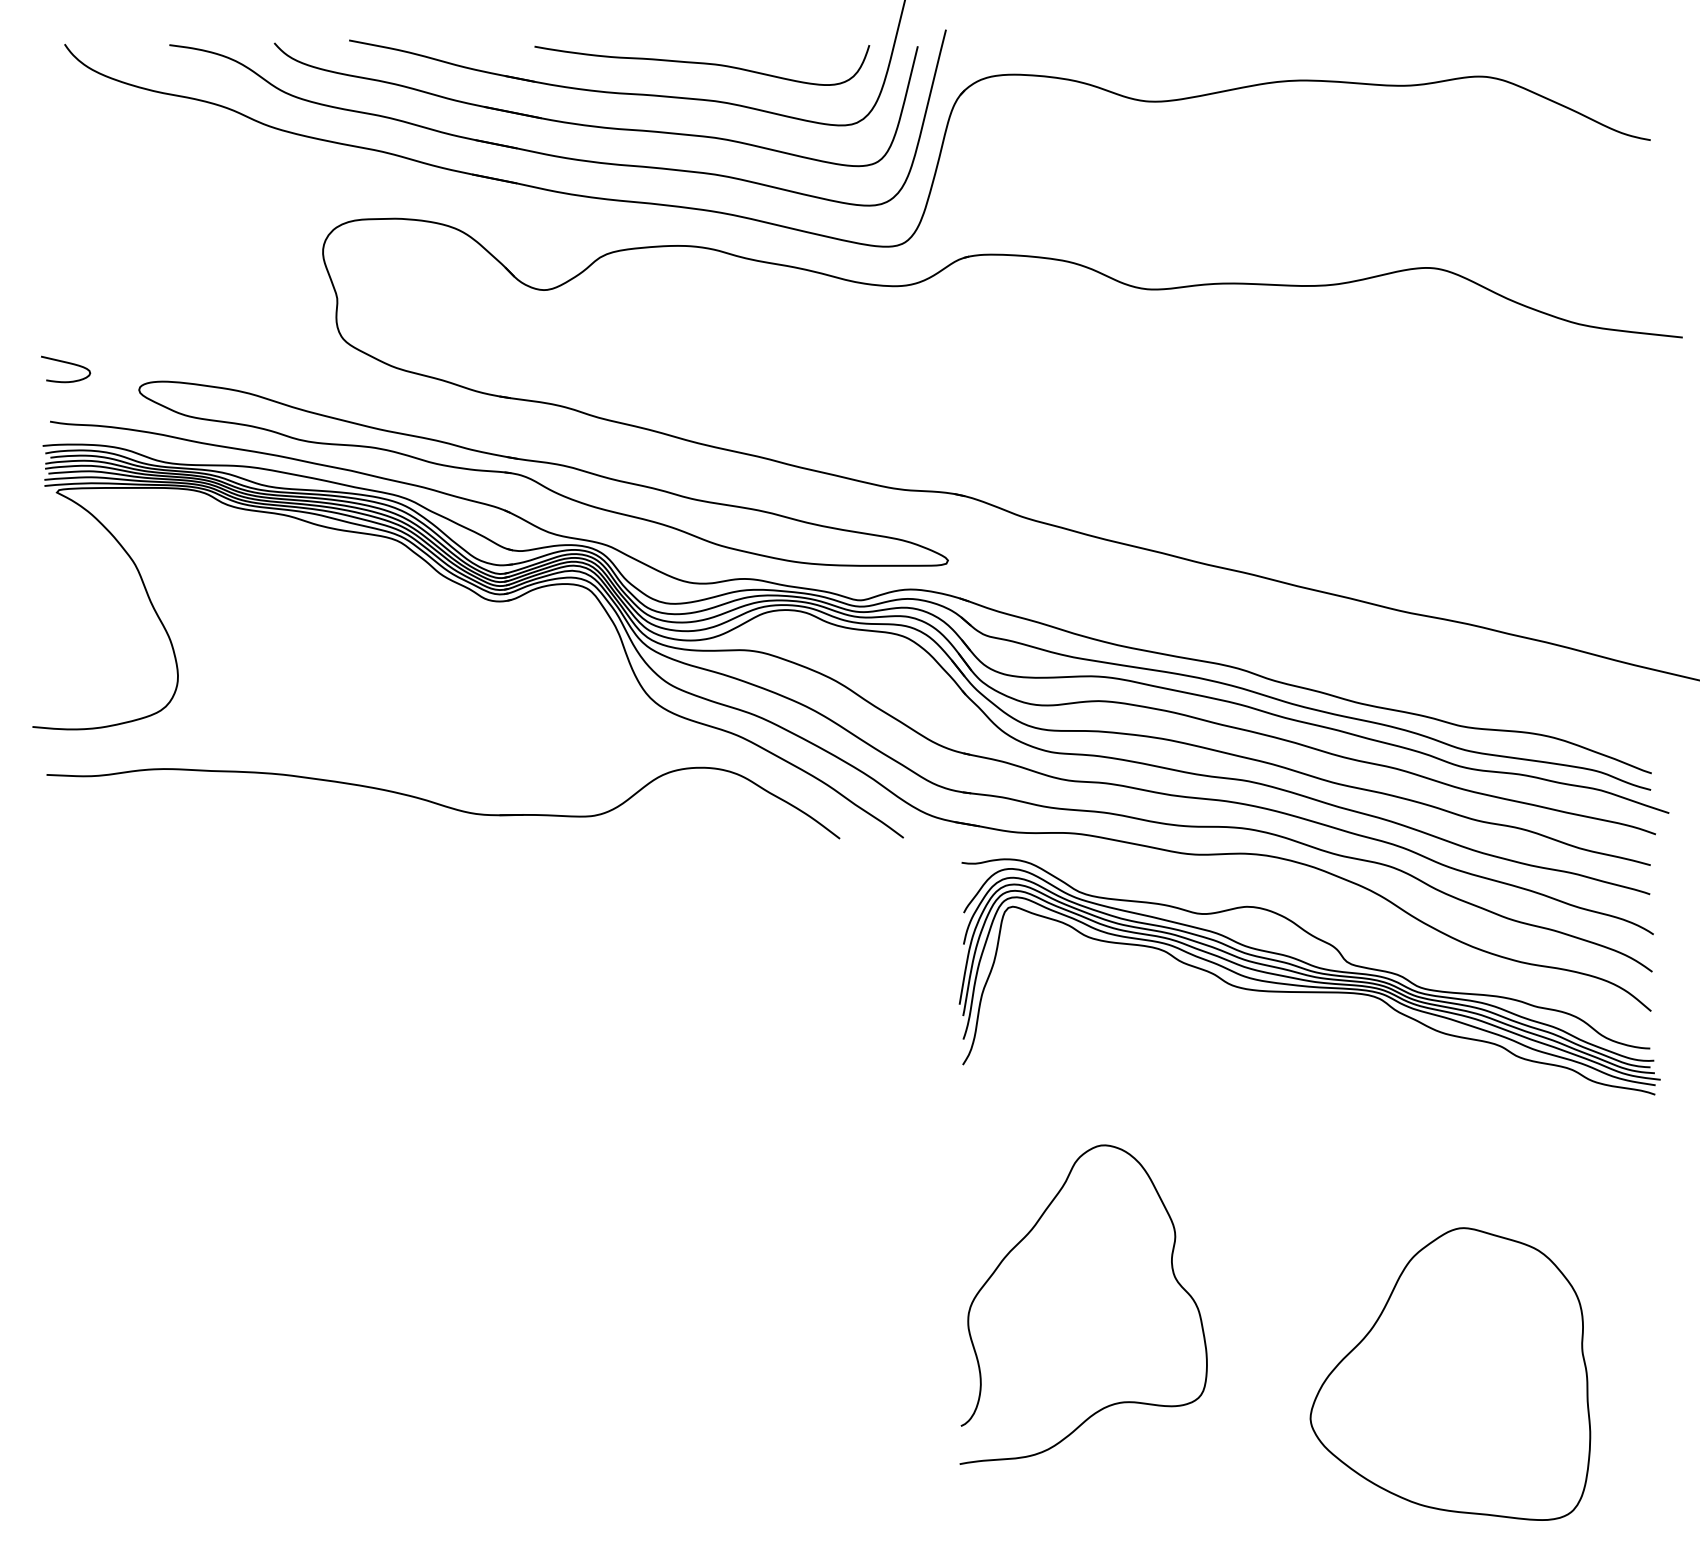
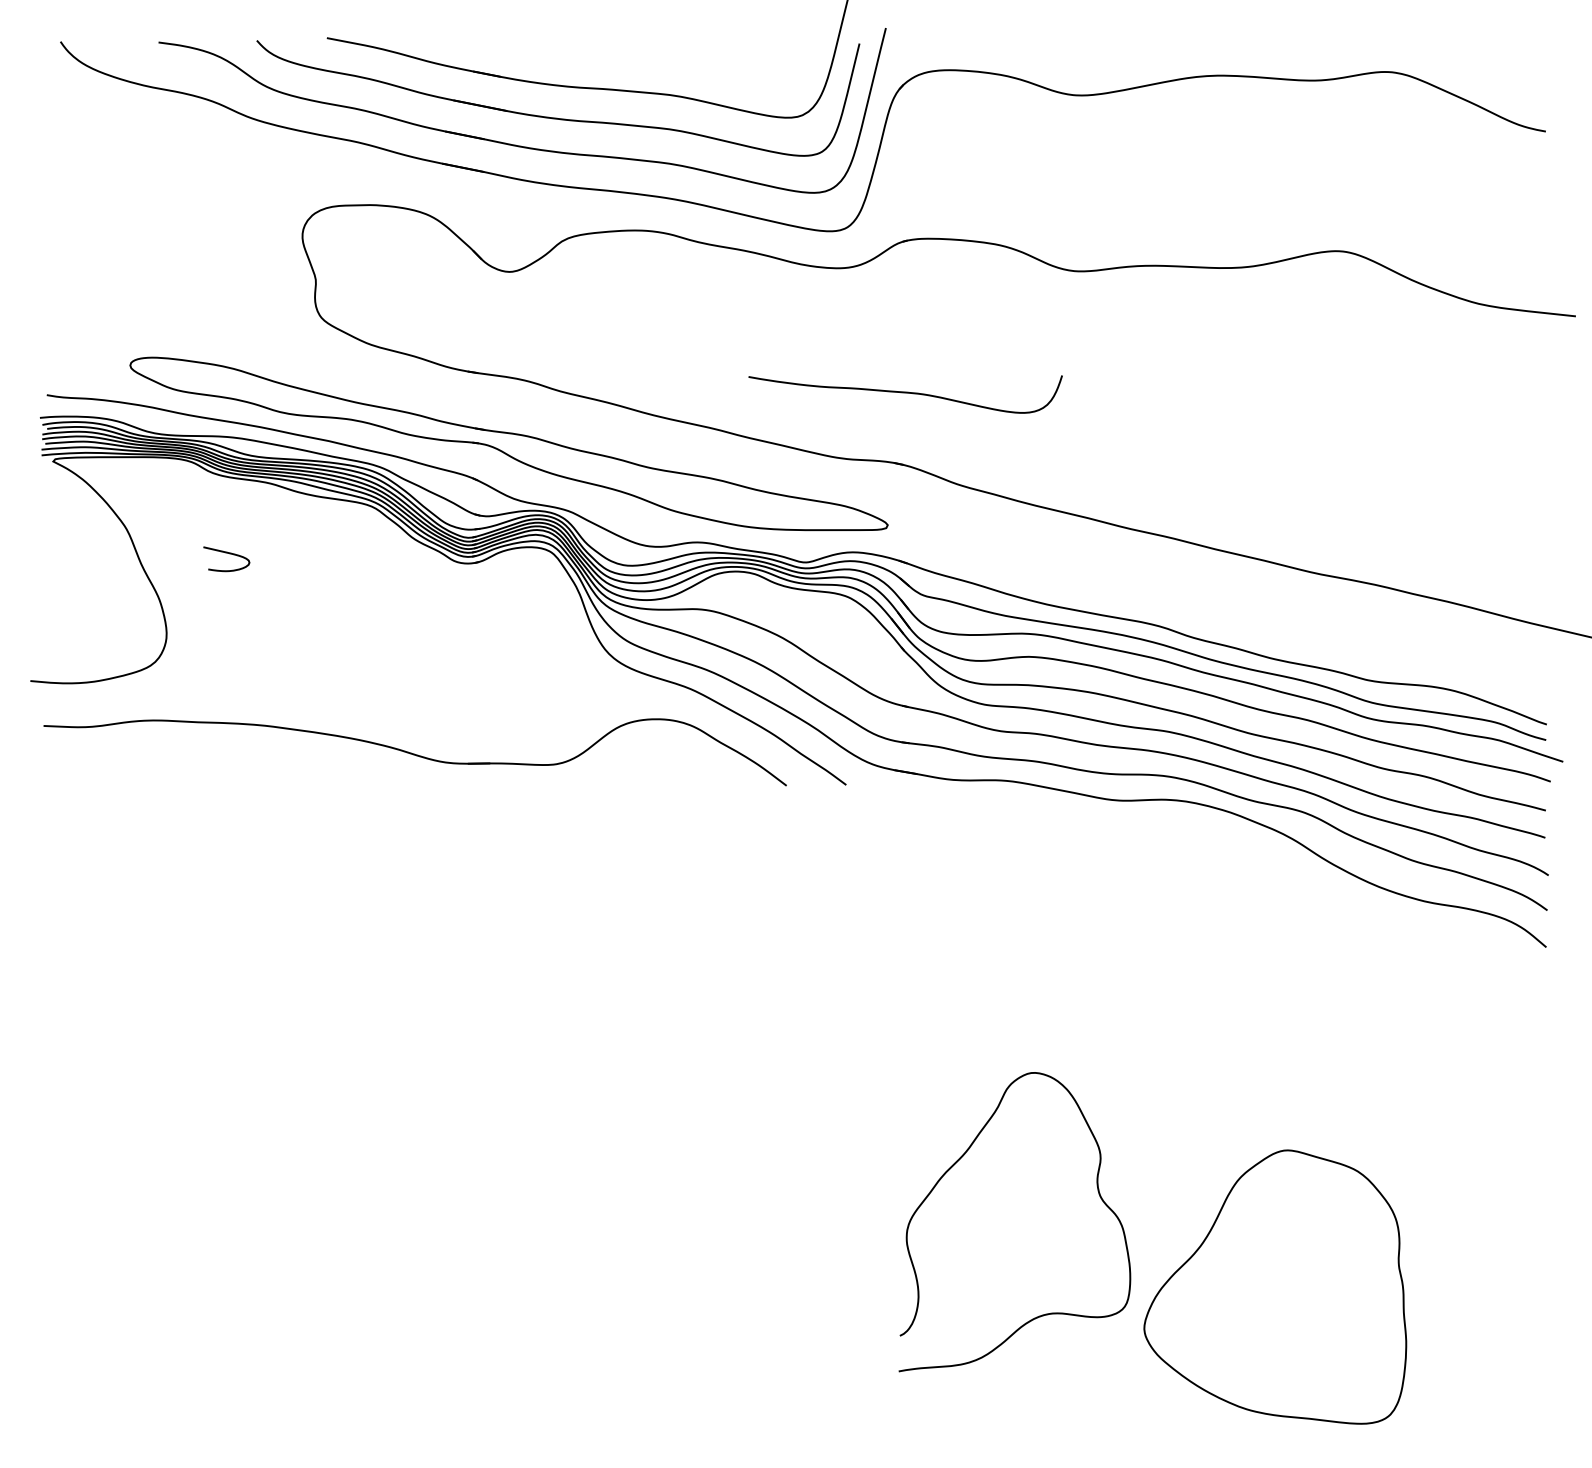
curve: (702, 64) -> (905, 393), moved
curve: (68, 364) -> (229, 554), moved
part: (1309, 977) -> (1226, 915), removed
part: (1450, 1373) -> (1275, 1286), moved

